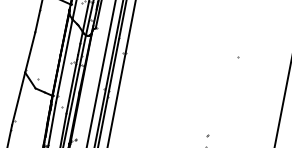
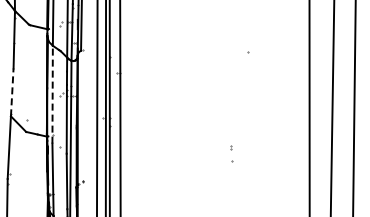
line: (30, 52) -> (12, 92), solid -> dashed
line: (64, 60) -> (52, 94), solid -> dashed

